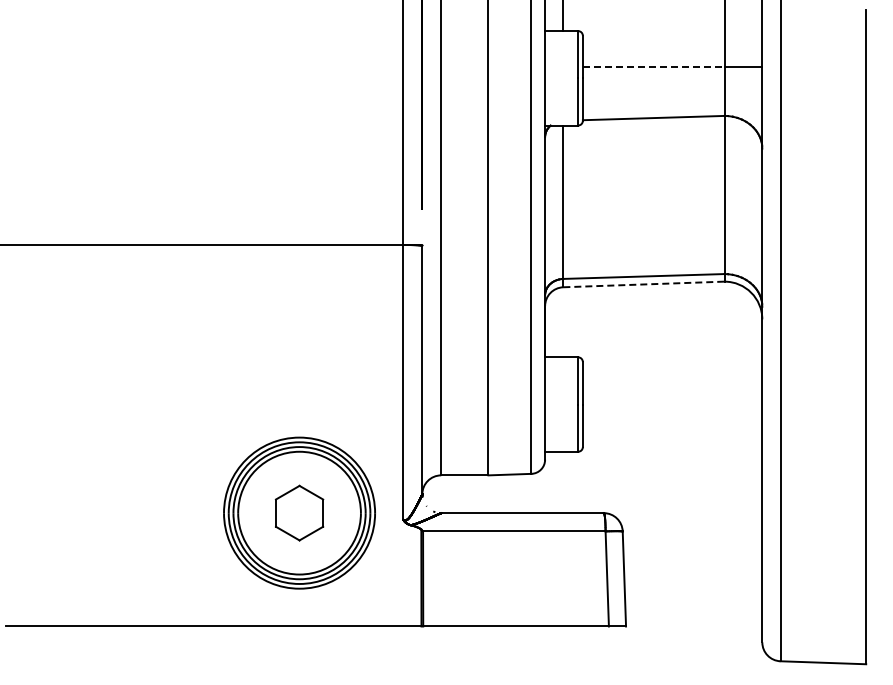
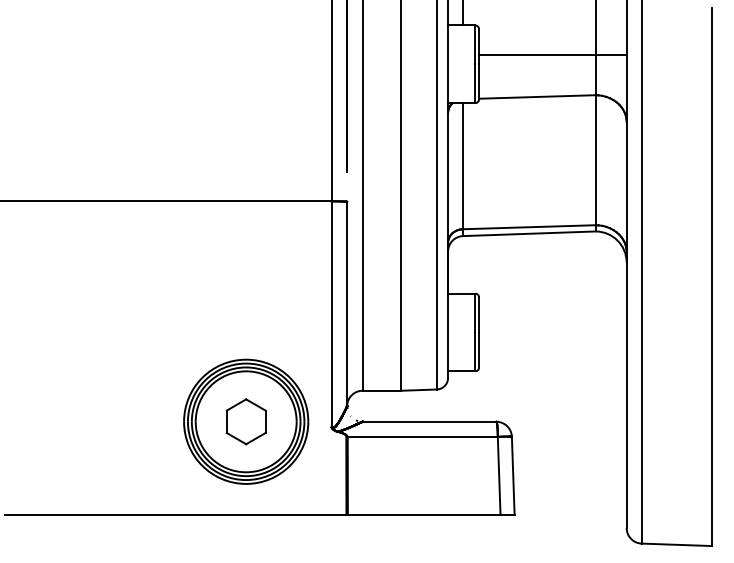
line: (653, 66) -> (537, 54), dashed -> solid
line: (643, 284) -> (528, 233), dashed -> solid

